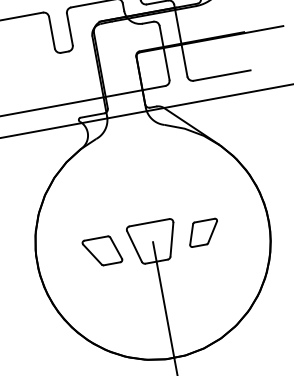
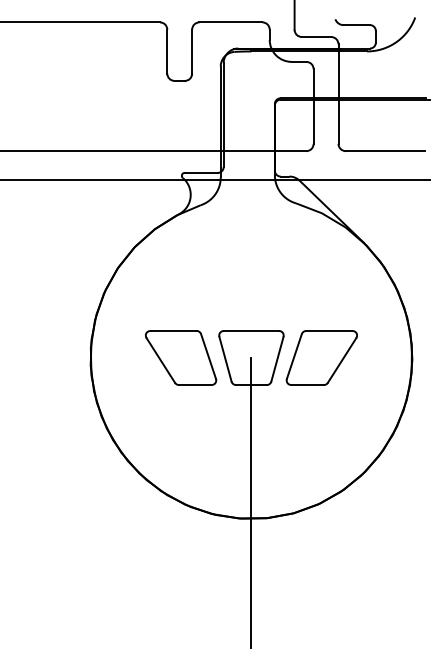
part: (203, 232) -> (321, 357), size x1.67
part: (102, 251) -> (181, 357), size x1.43

